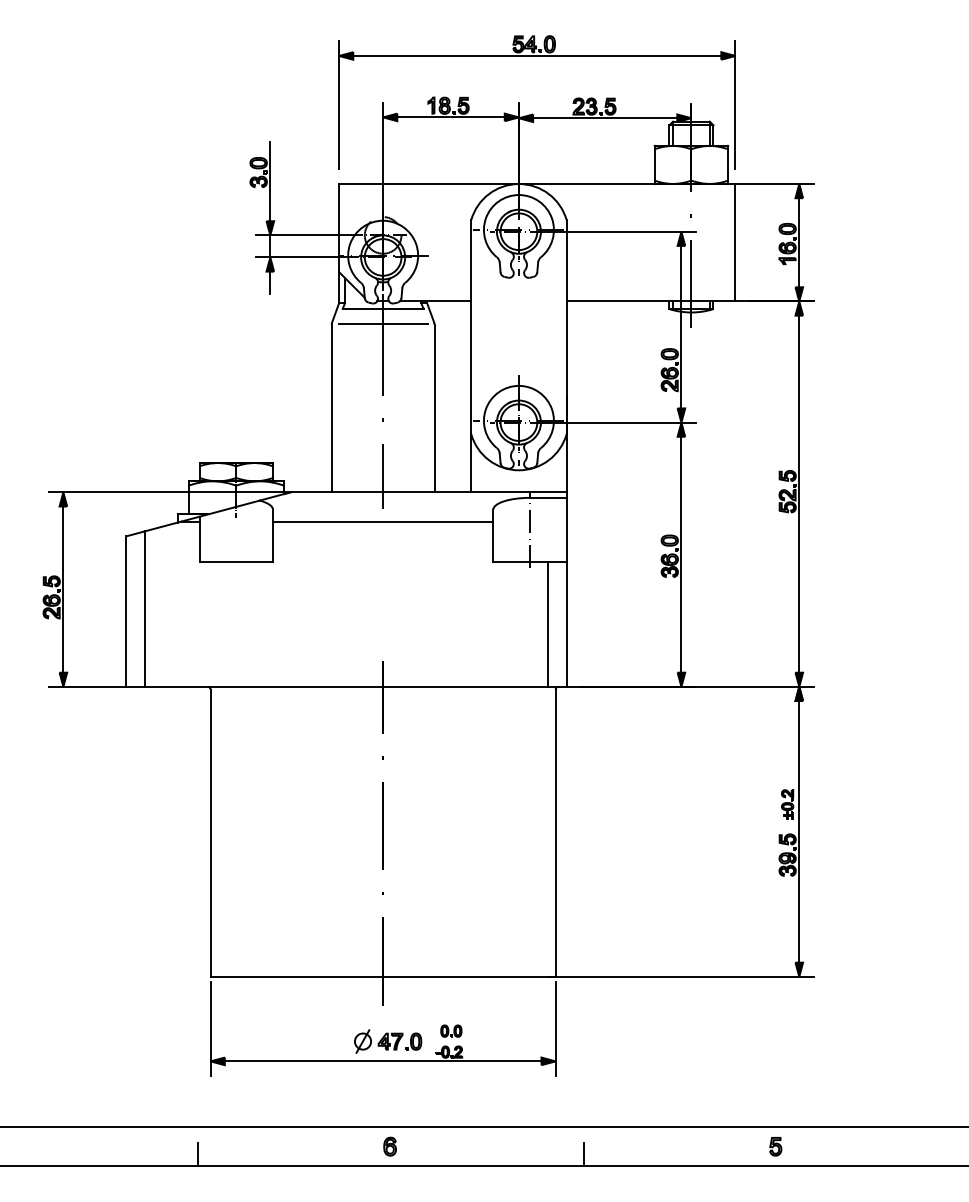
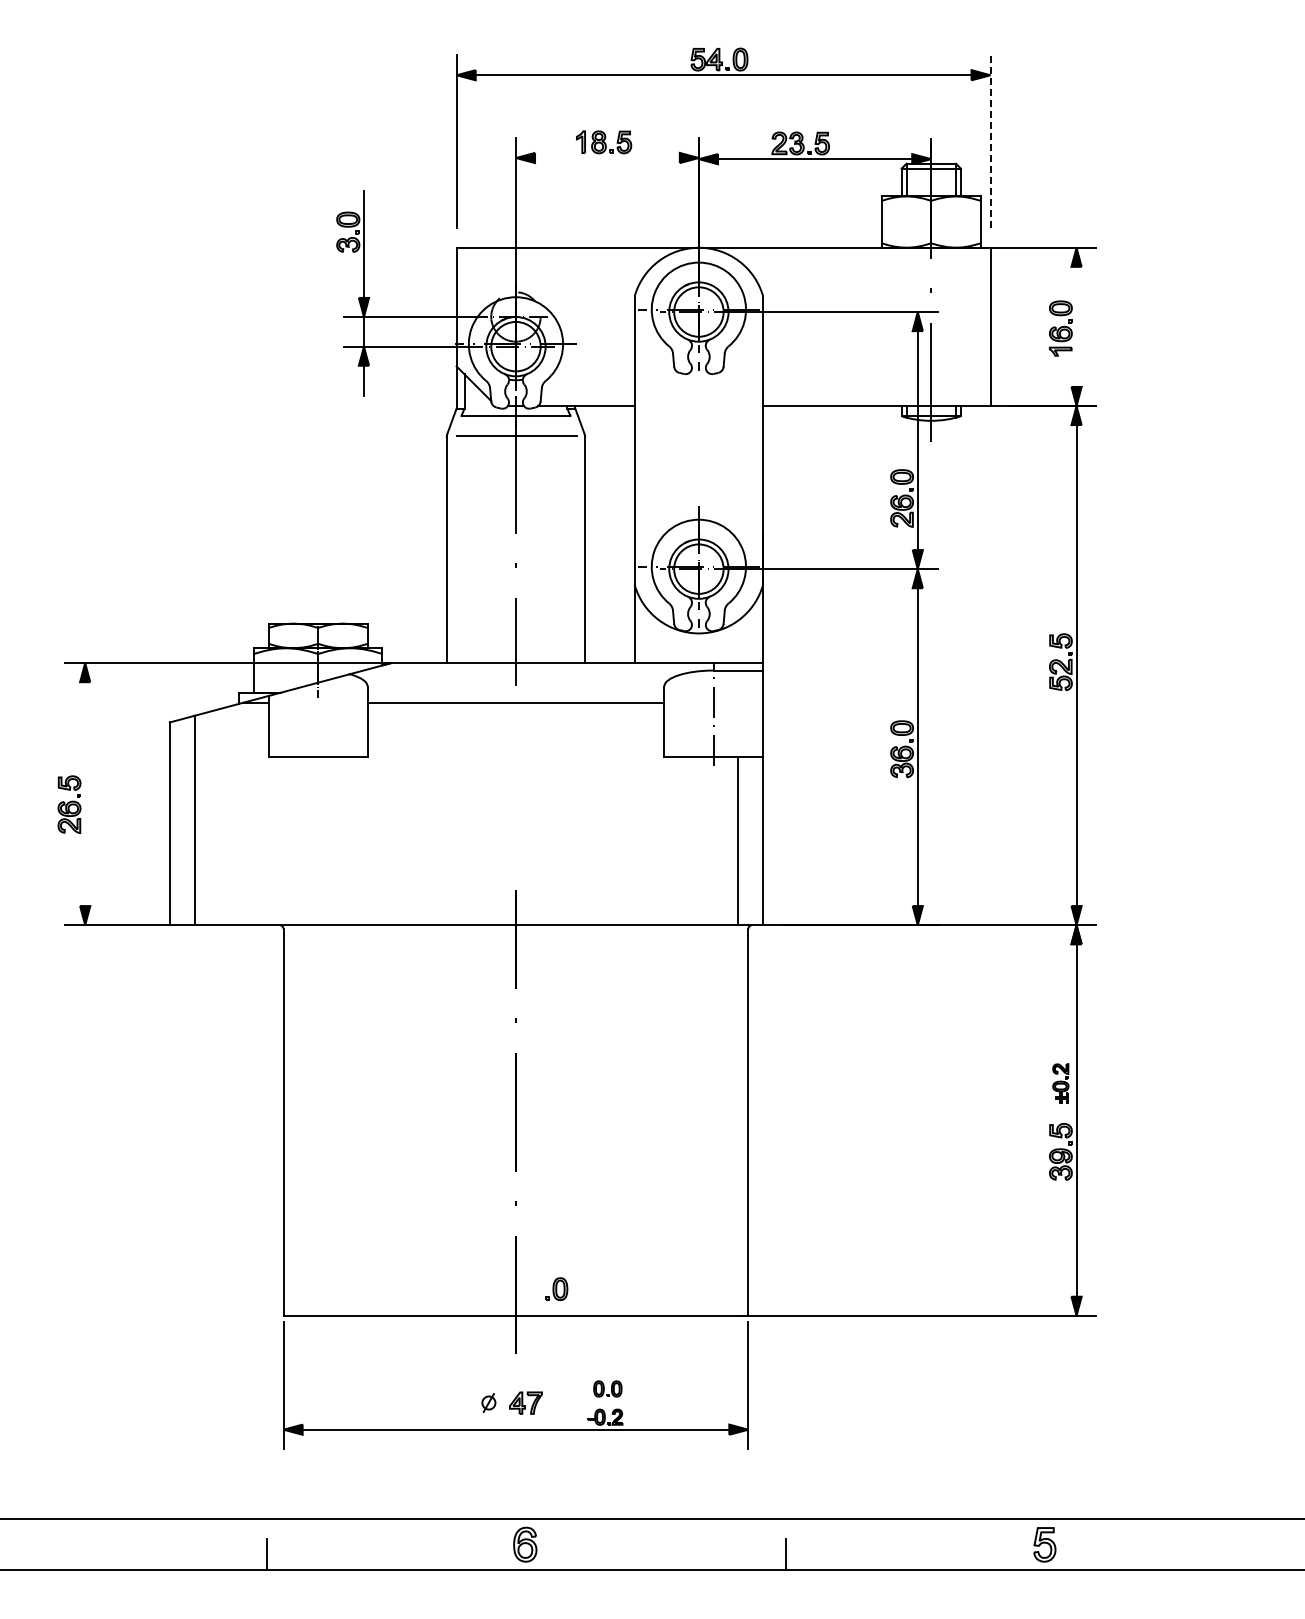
line: (735, 105) -> (990, 141), solid -> dashed
line: (451, 117) -> (607, 158), removed
line: (799, 242) -> (1076, 326), removed
line: (63, 589) -> (85, 794), removed
part: (362, 1041) -> (488, 1402), size x0.6
part: (413, 1041) -> (556, 1289), moved
part: (390, 1146) -> (525, 1544), size x1.4
part: (775, 1146) -> (1044, 1544), size x1.4

